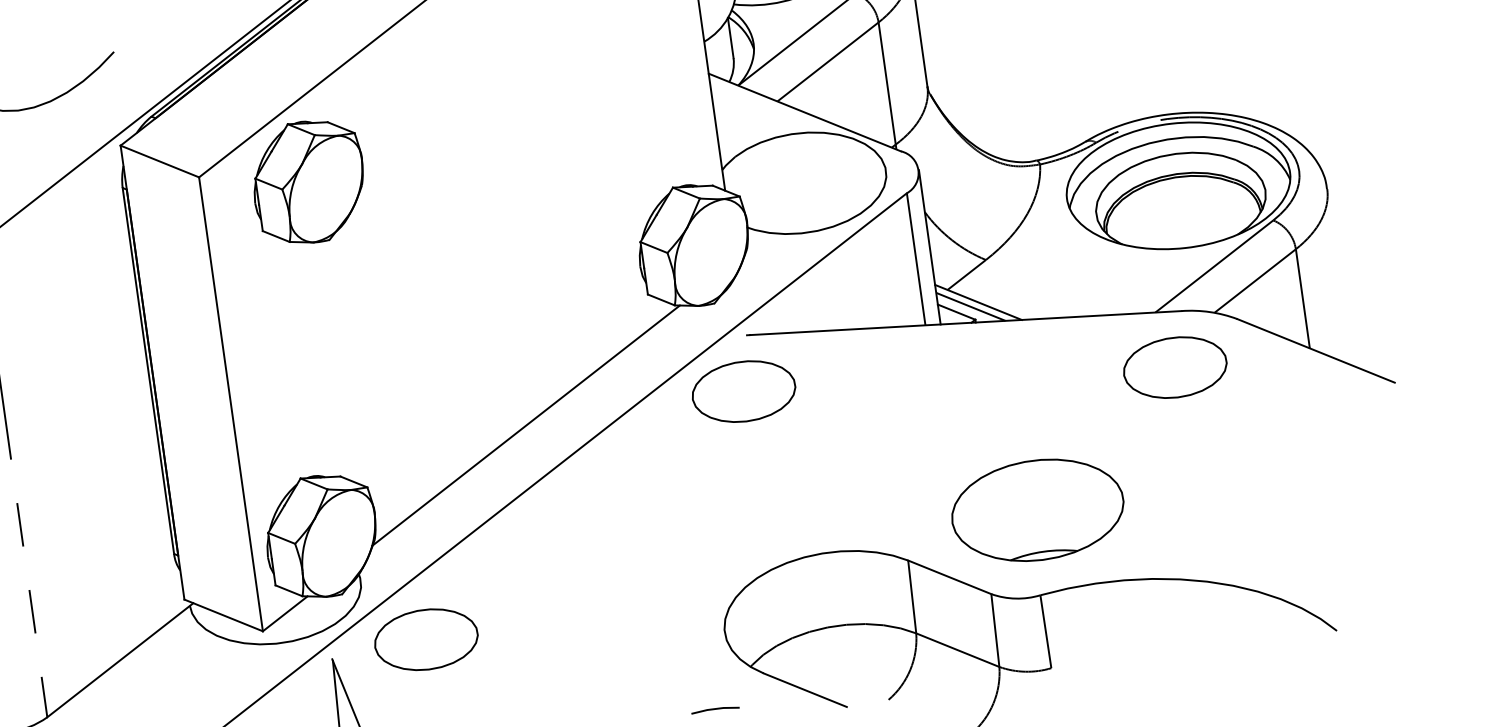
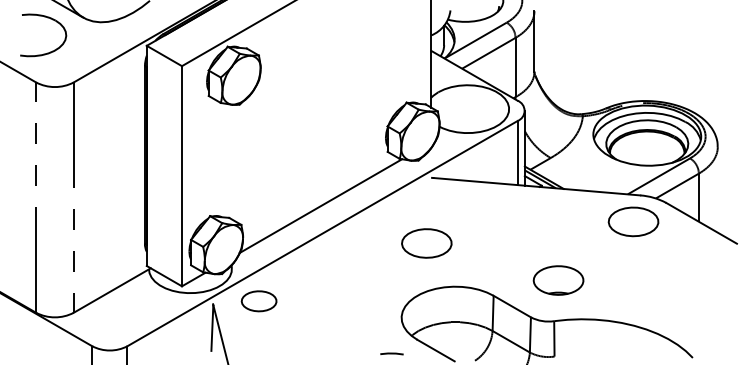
part: (743, 391) -> (426, 243), moved
part: (1037, 510) -> (558, 280), size x0.6
part: (425, 640) -> (258, 301), size x0.7

